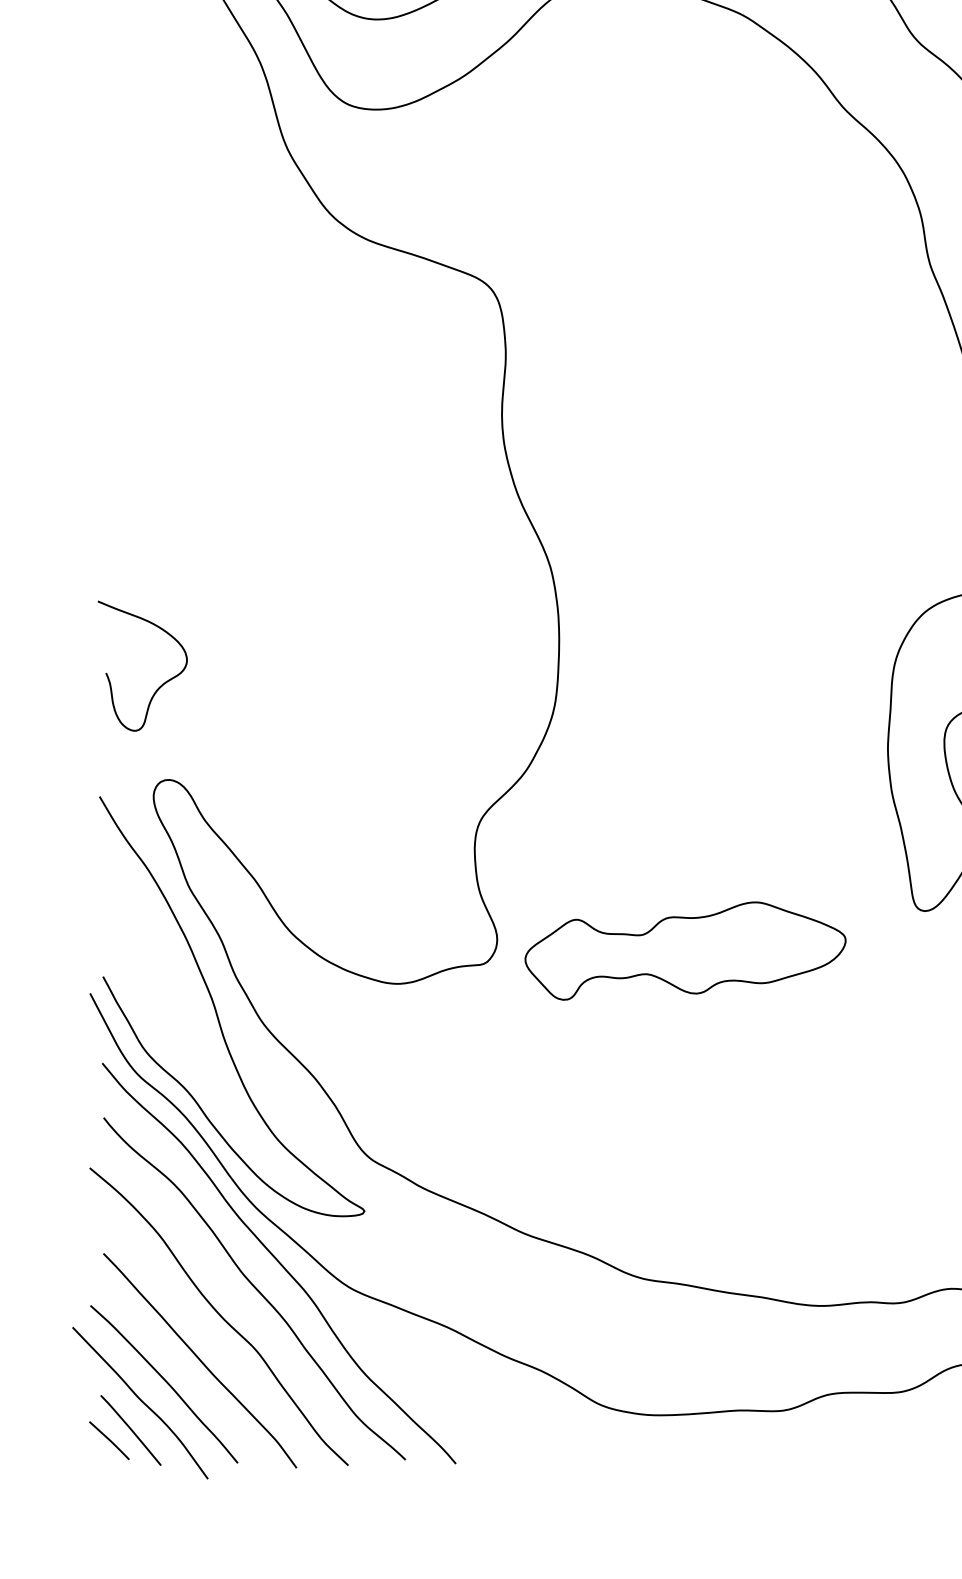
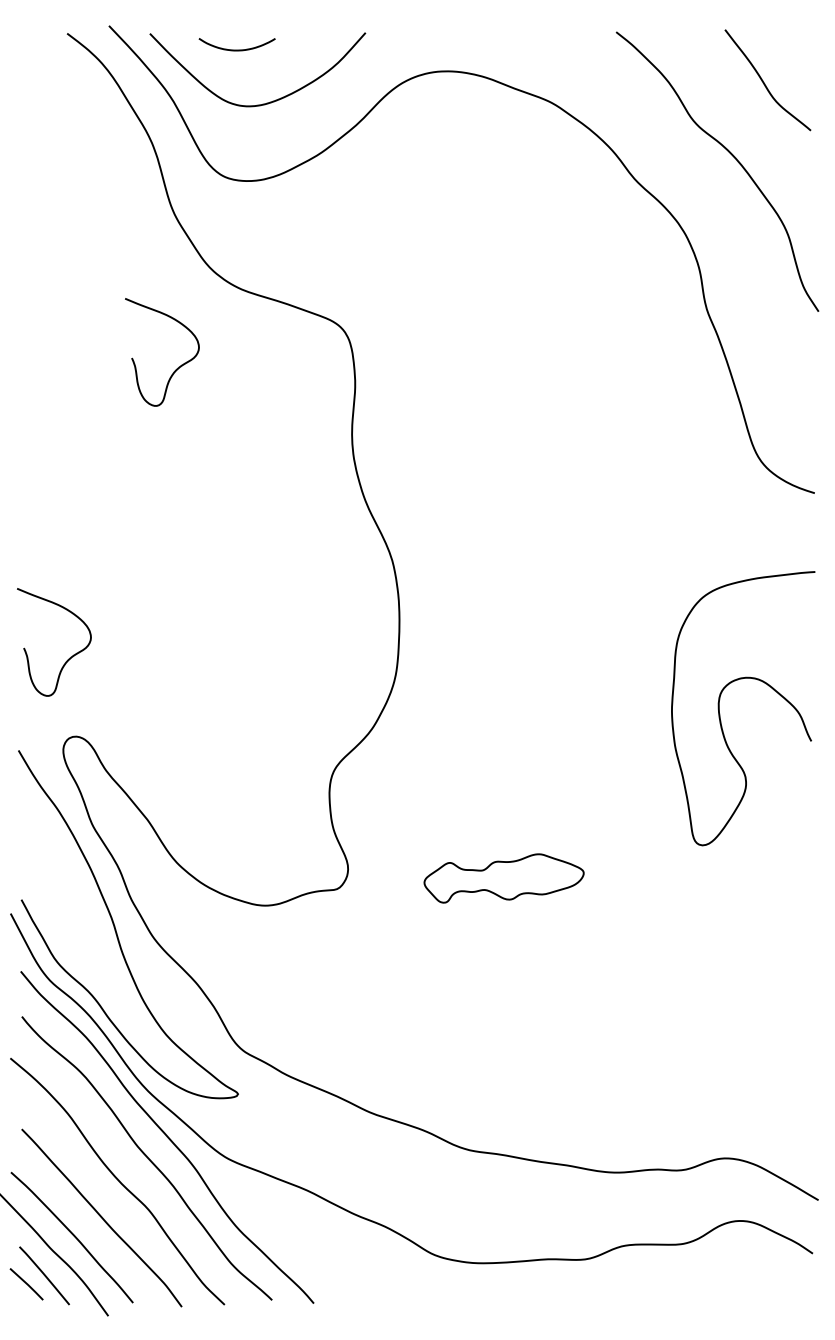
curve: (291, 334) -> (177, 367), added
part: (684, 951) -> (503, 878), size x0.6

